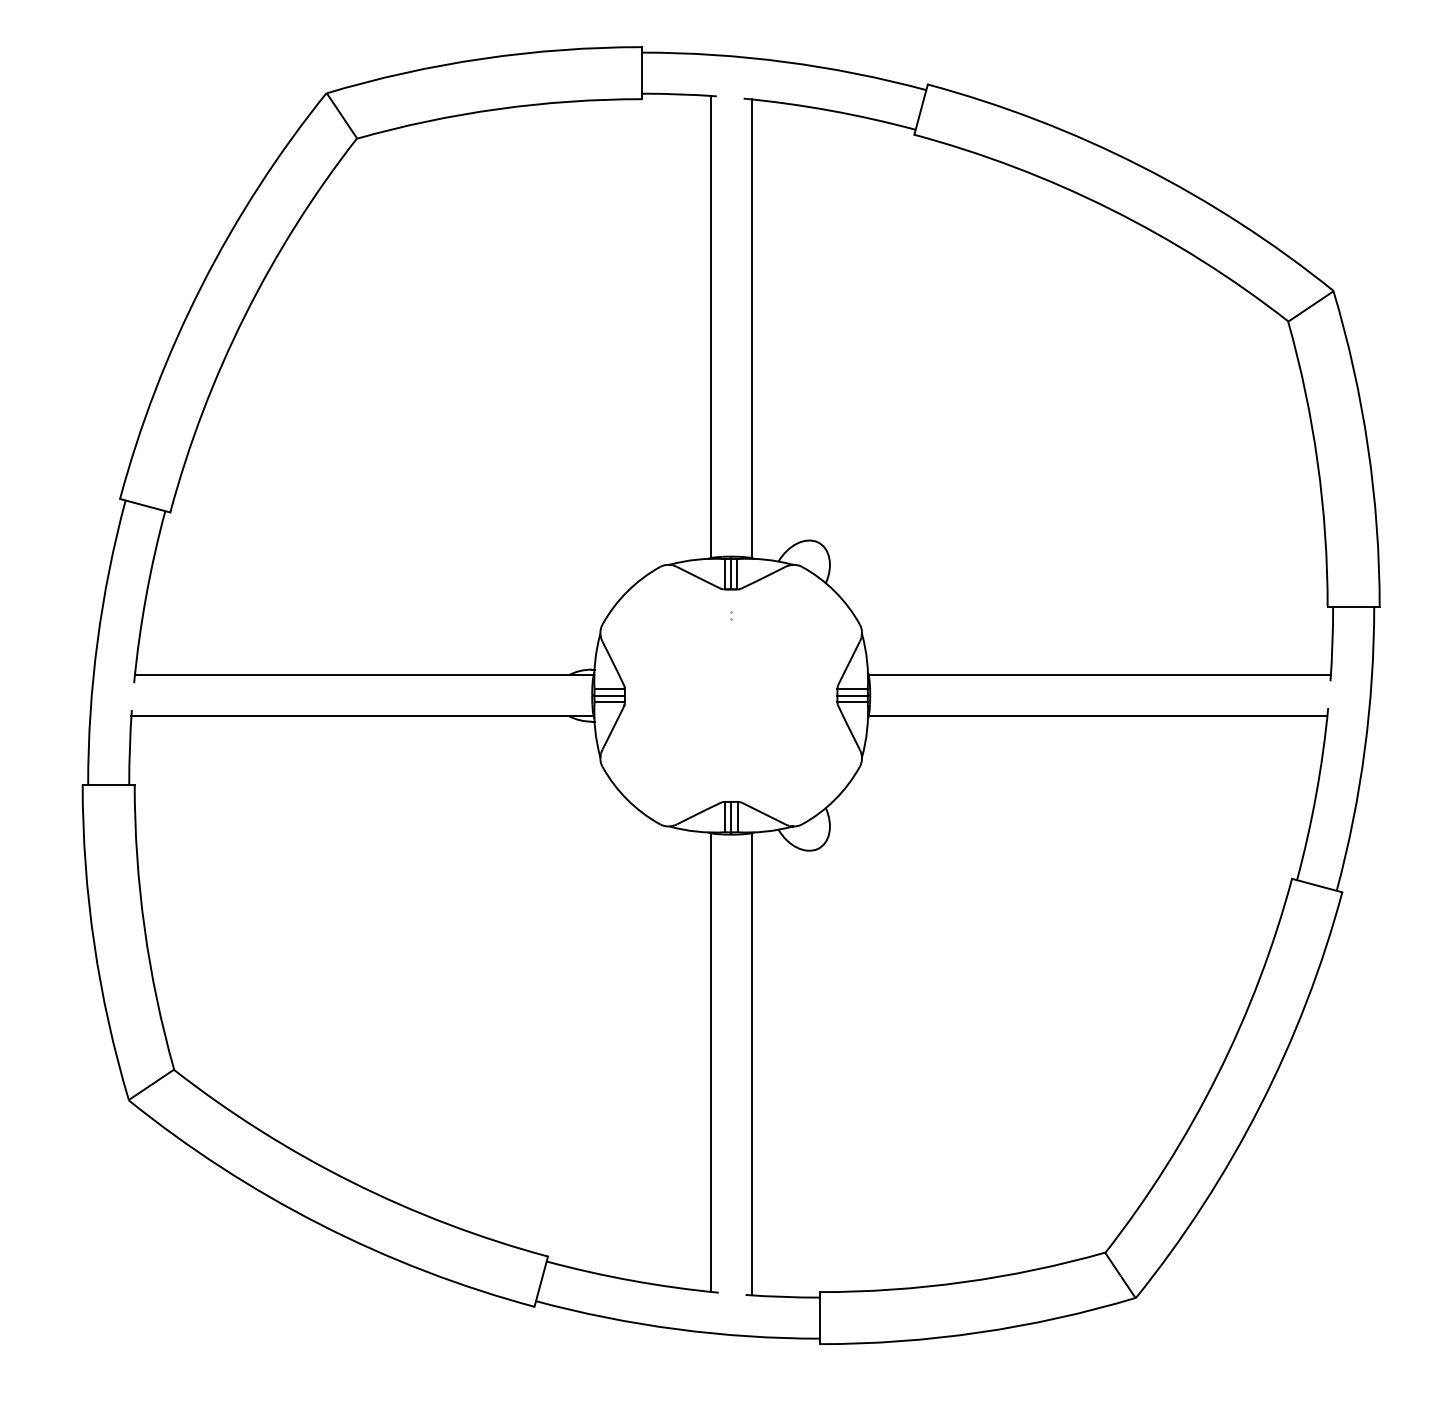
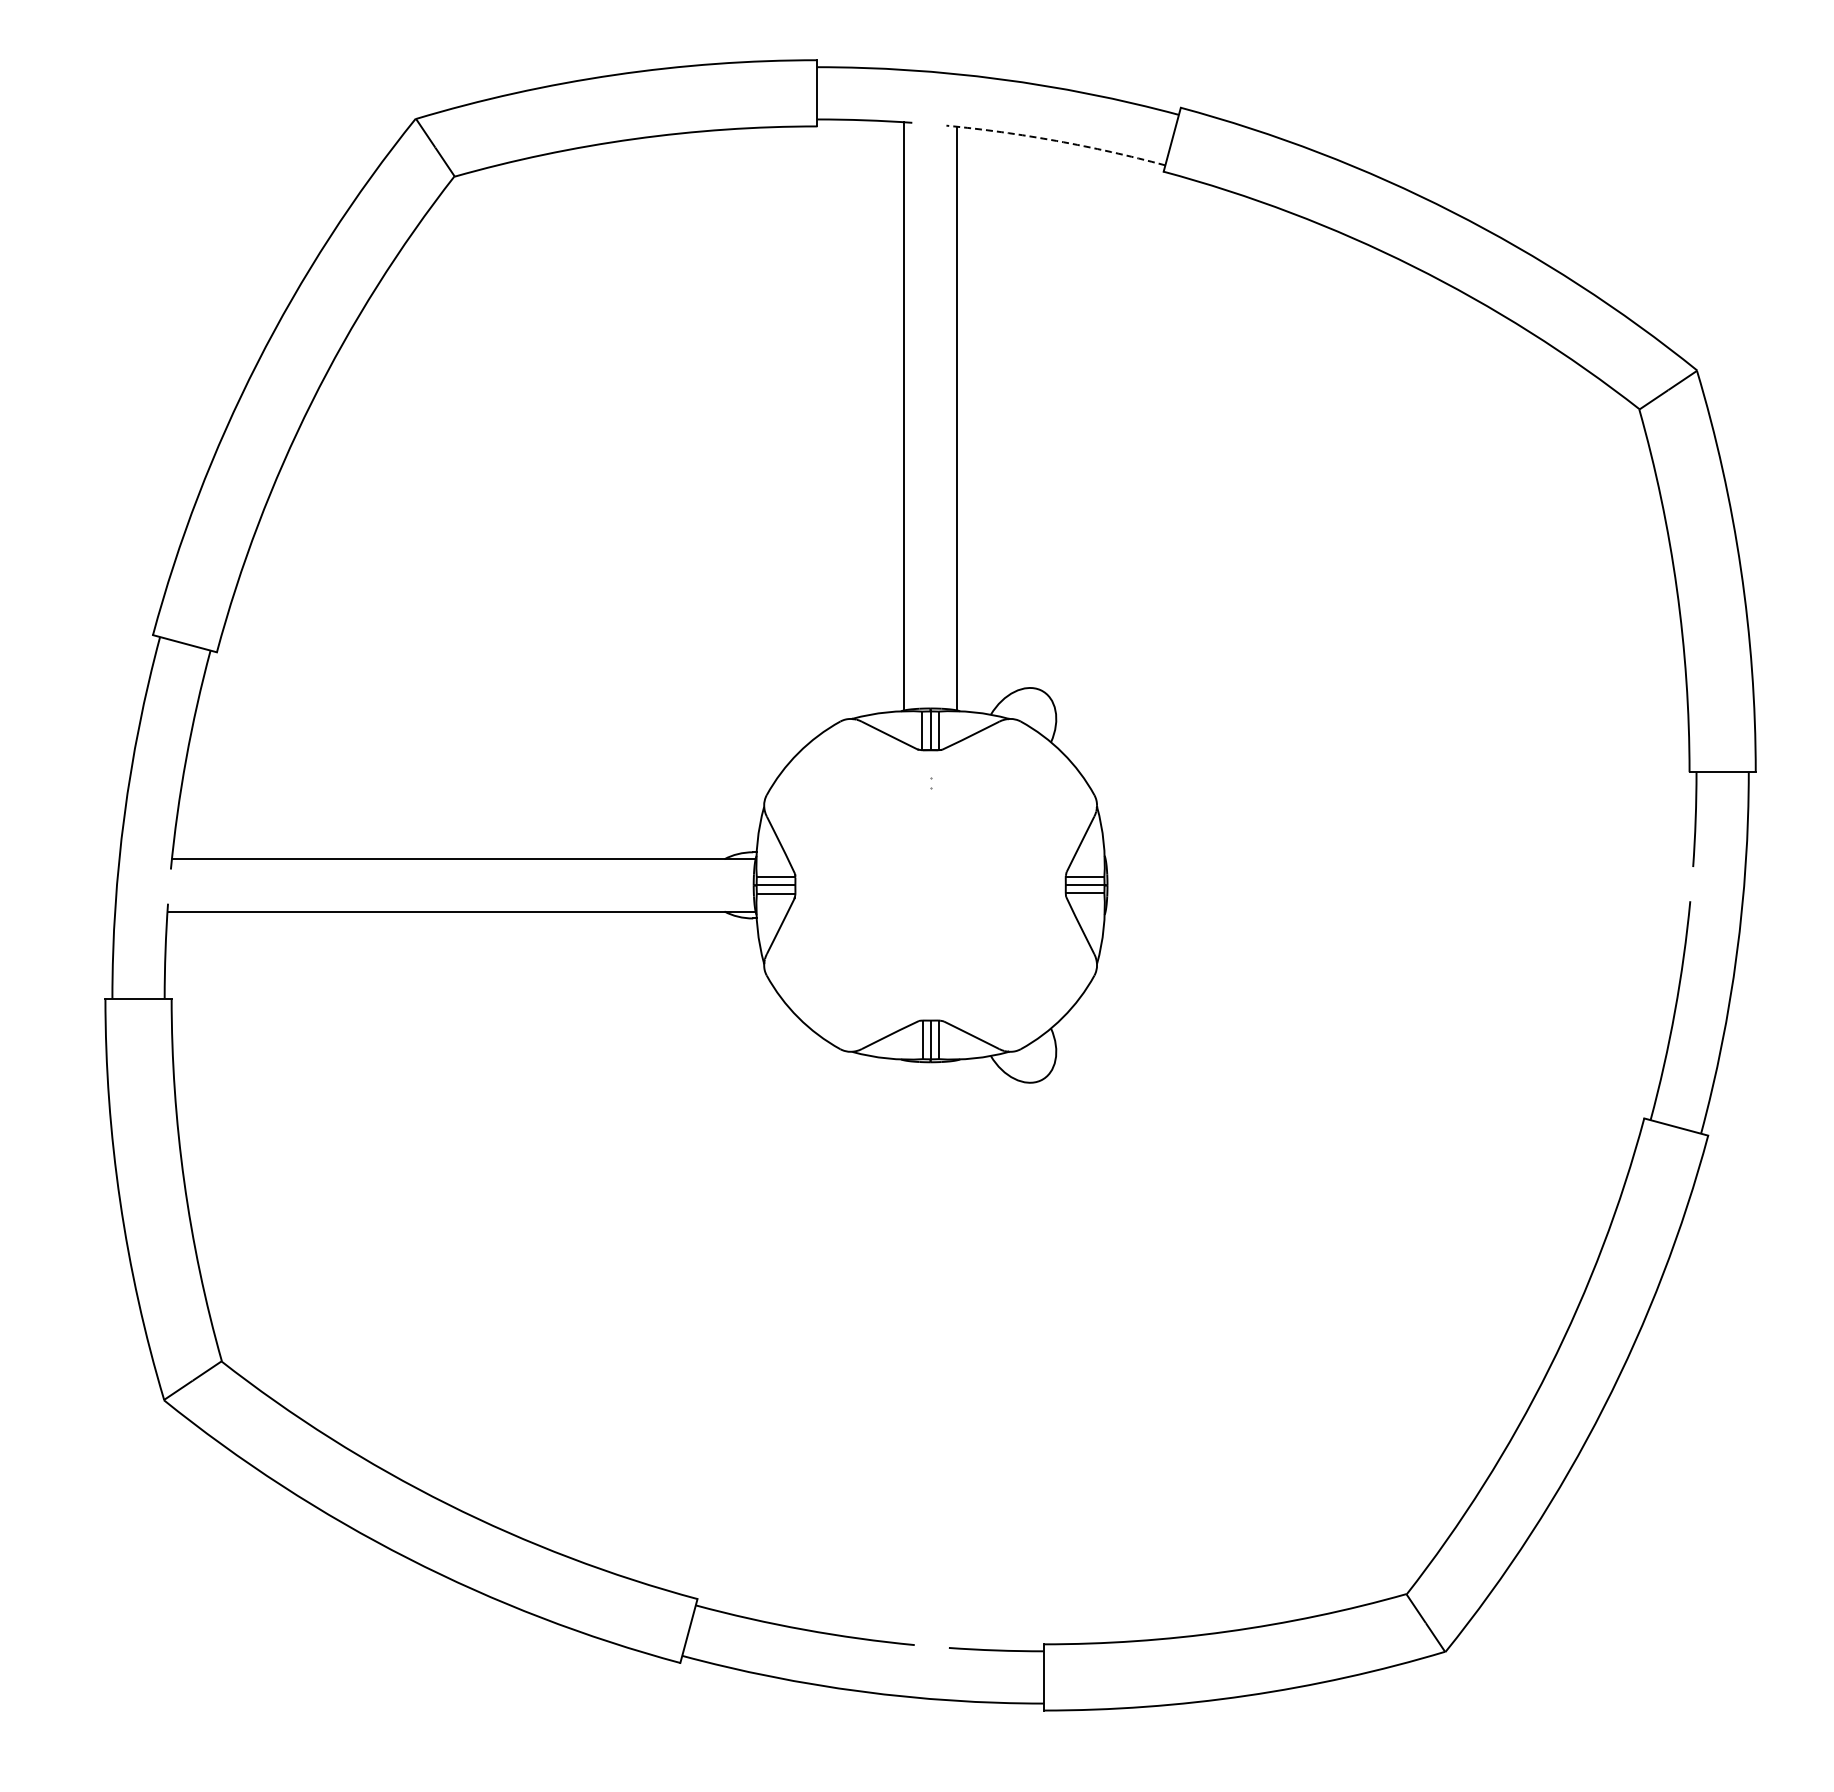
arc: (830, 110) -> (1056, 140), solid -> dashed
line: (1099, 675) -> (1399, 859), removed
line: (1098, 716) -> (1397, 911), removed
line: (710, 1062) -> (904, 1352), removed
line: (751, 1064) -> (956, 1354), removed

